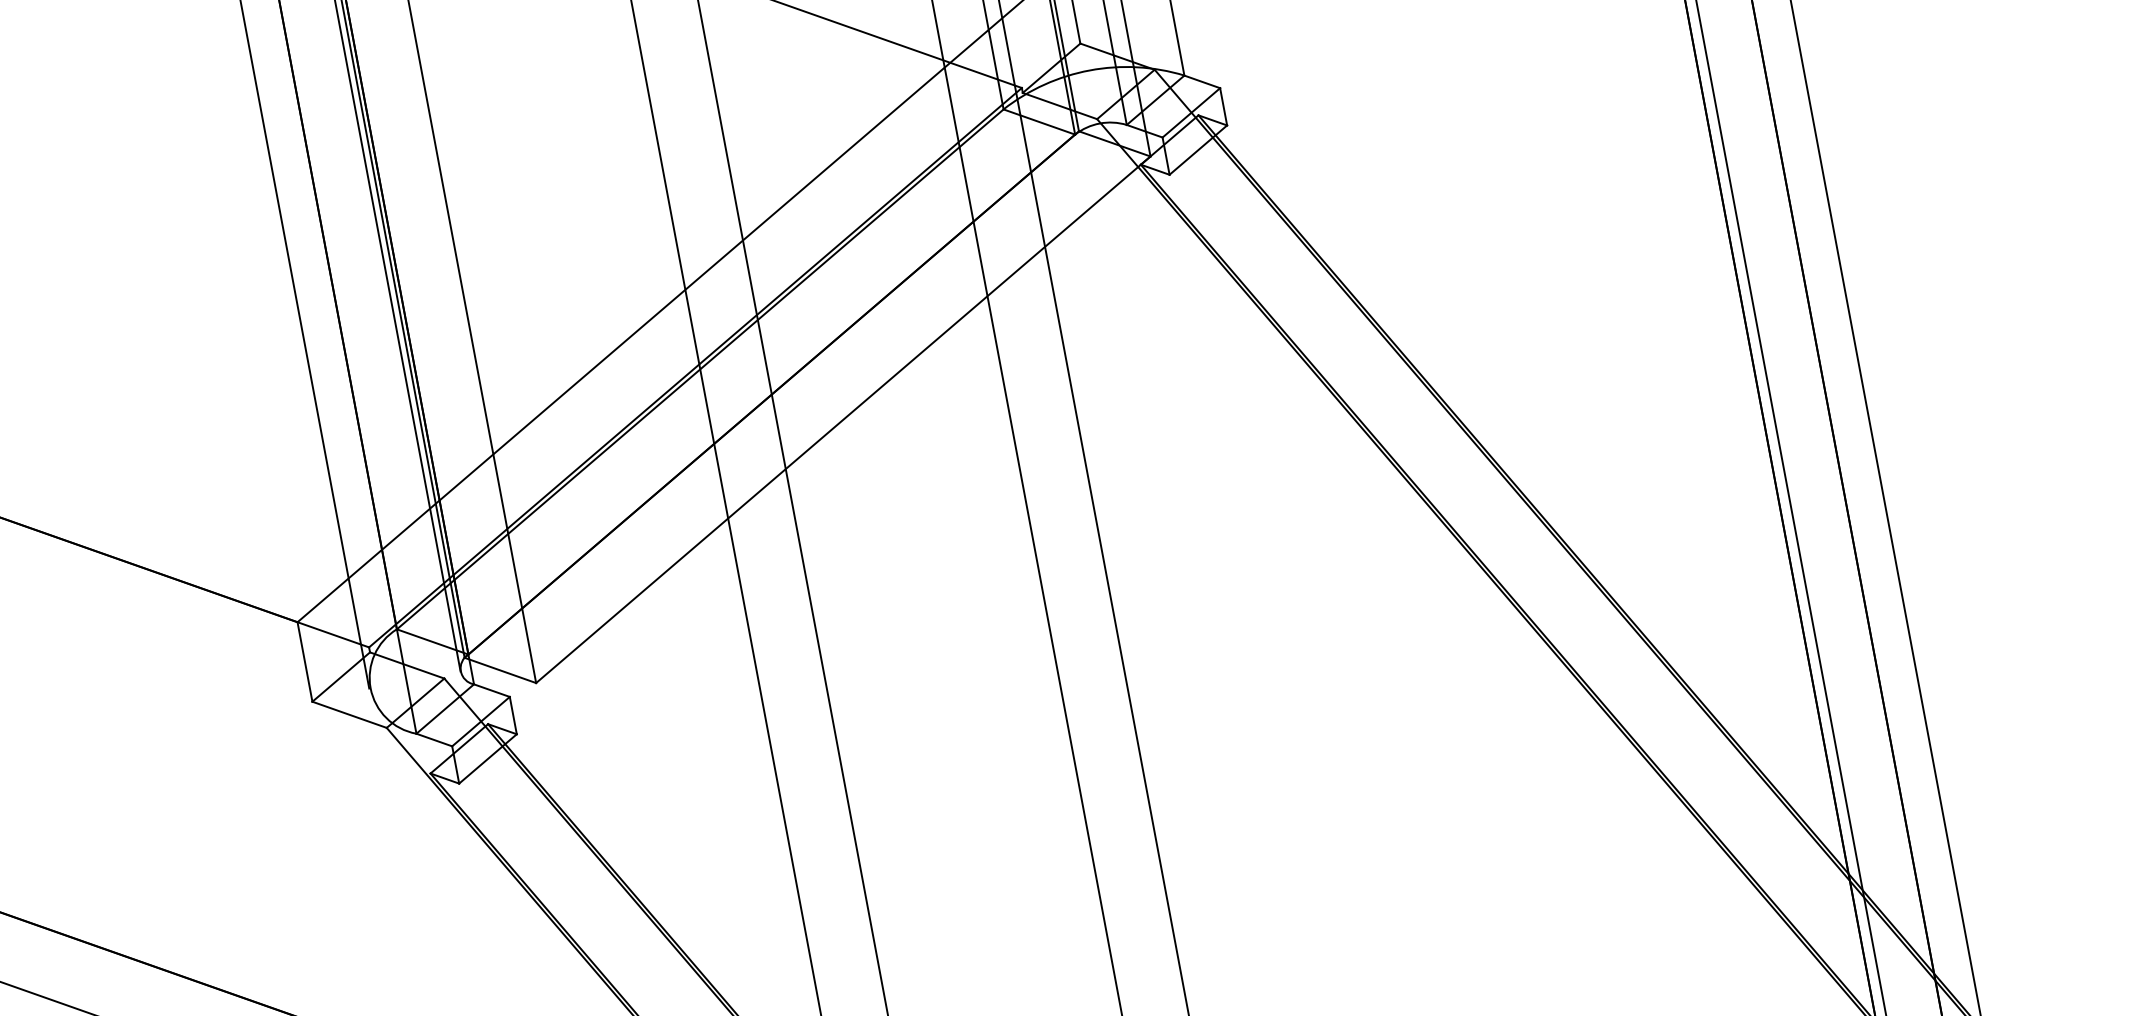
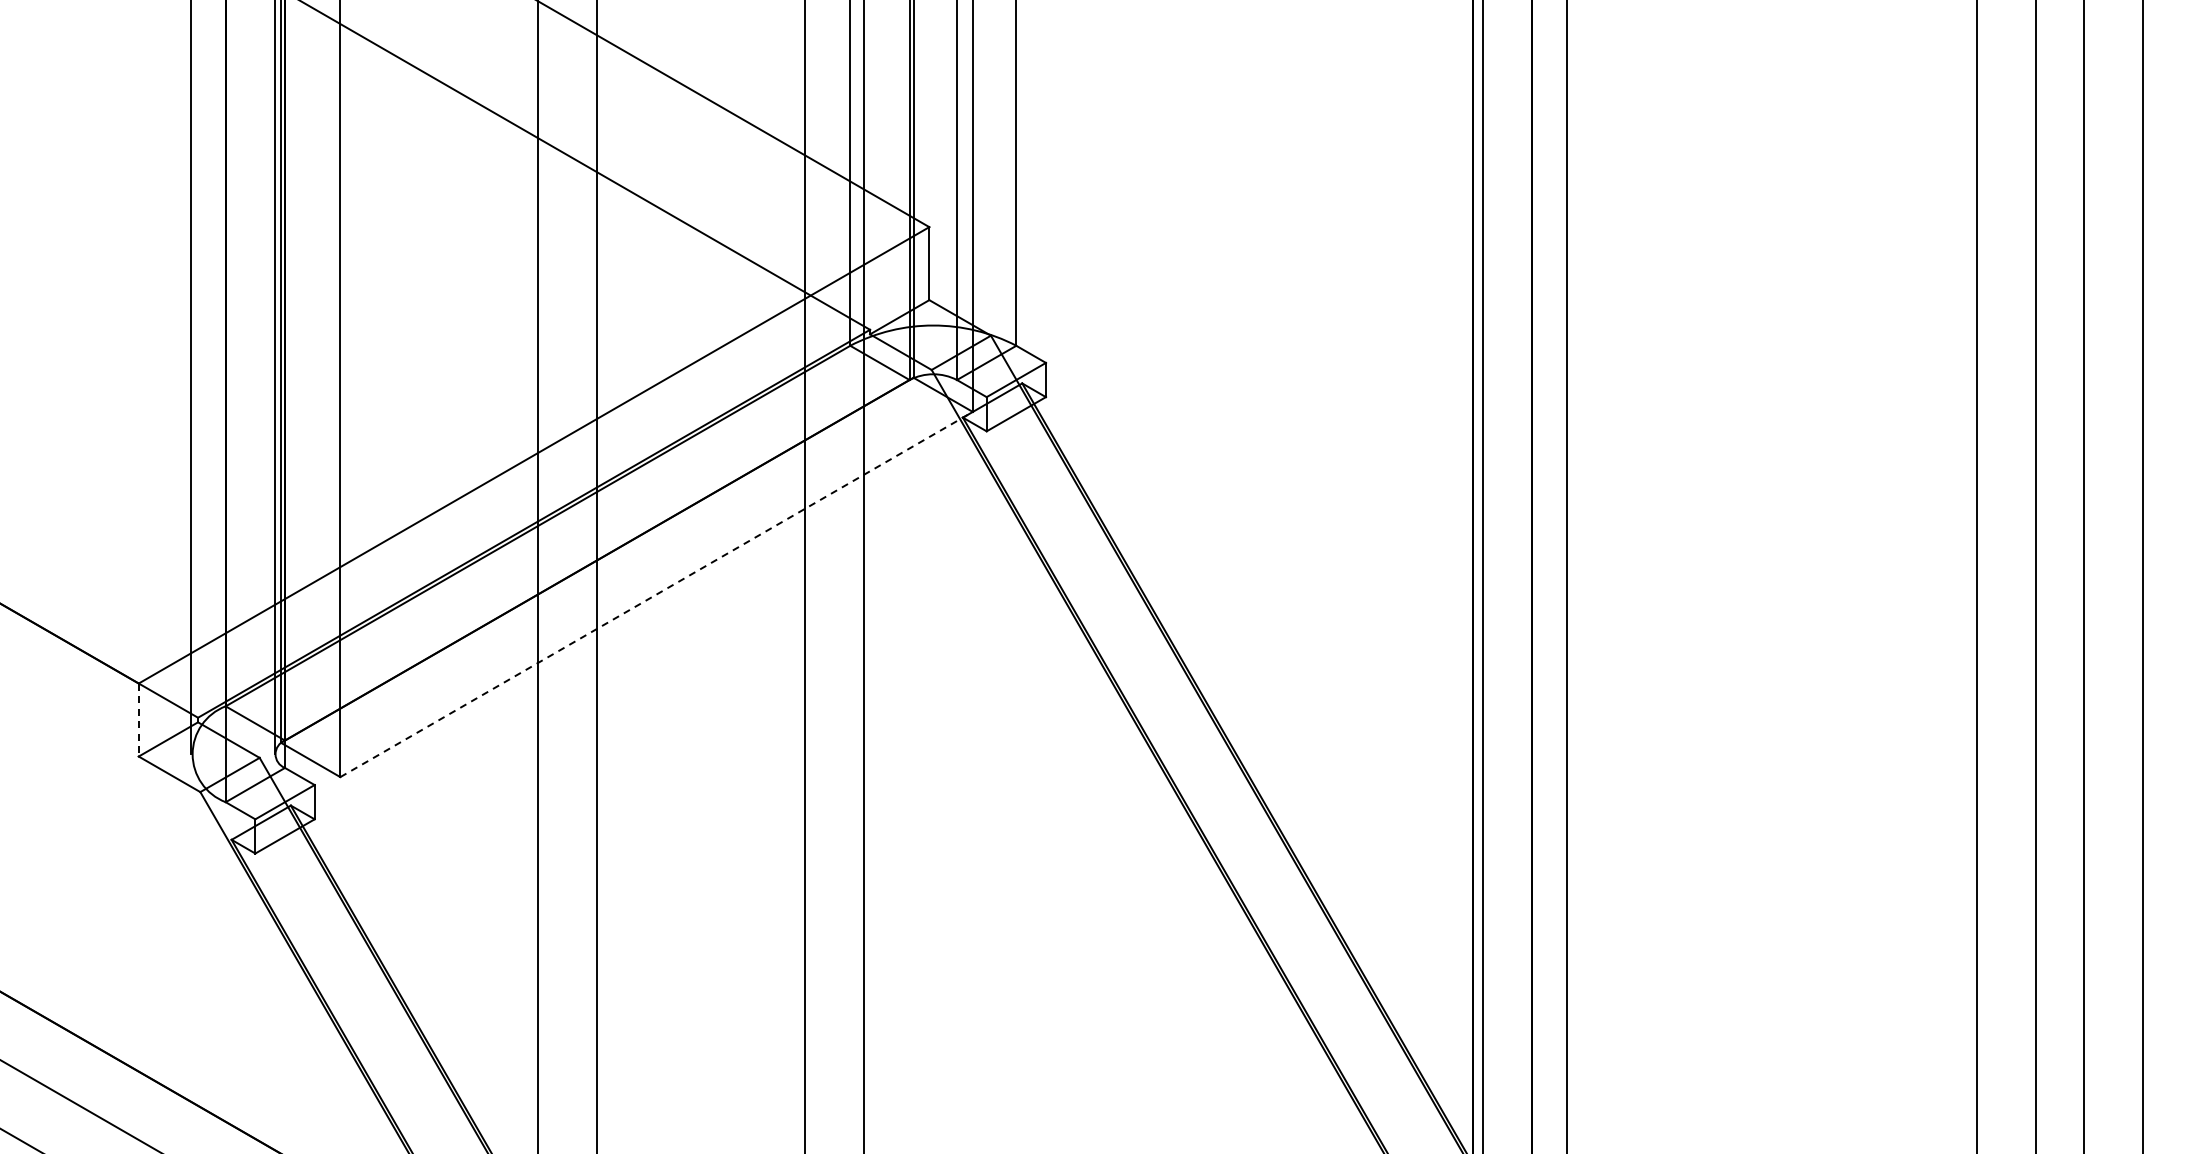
line: (844, 419) -> (657, 594), solid -> dashed
line: (304, 662) -> (138, 720), solid -> dashed

